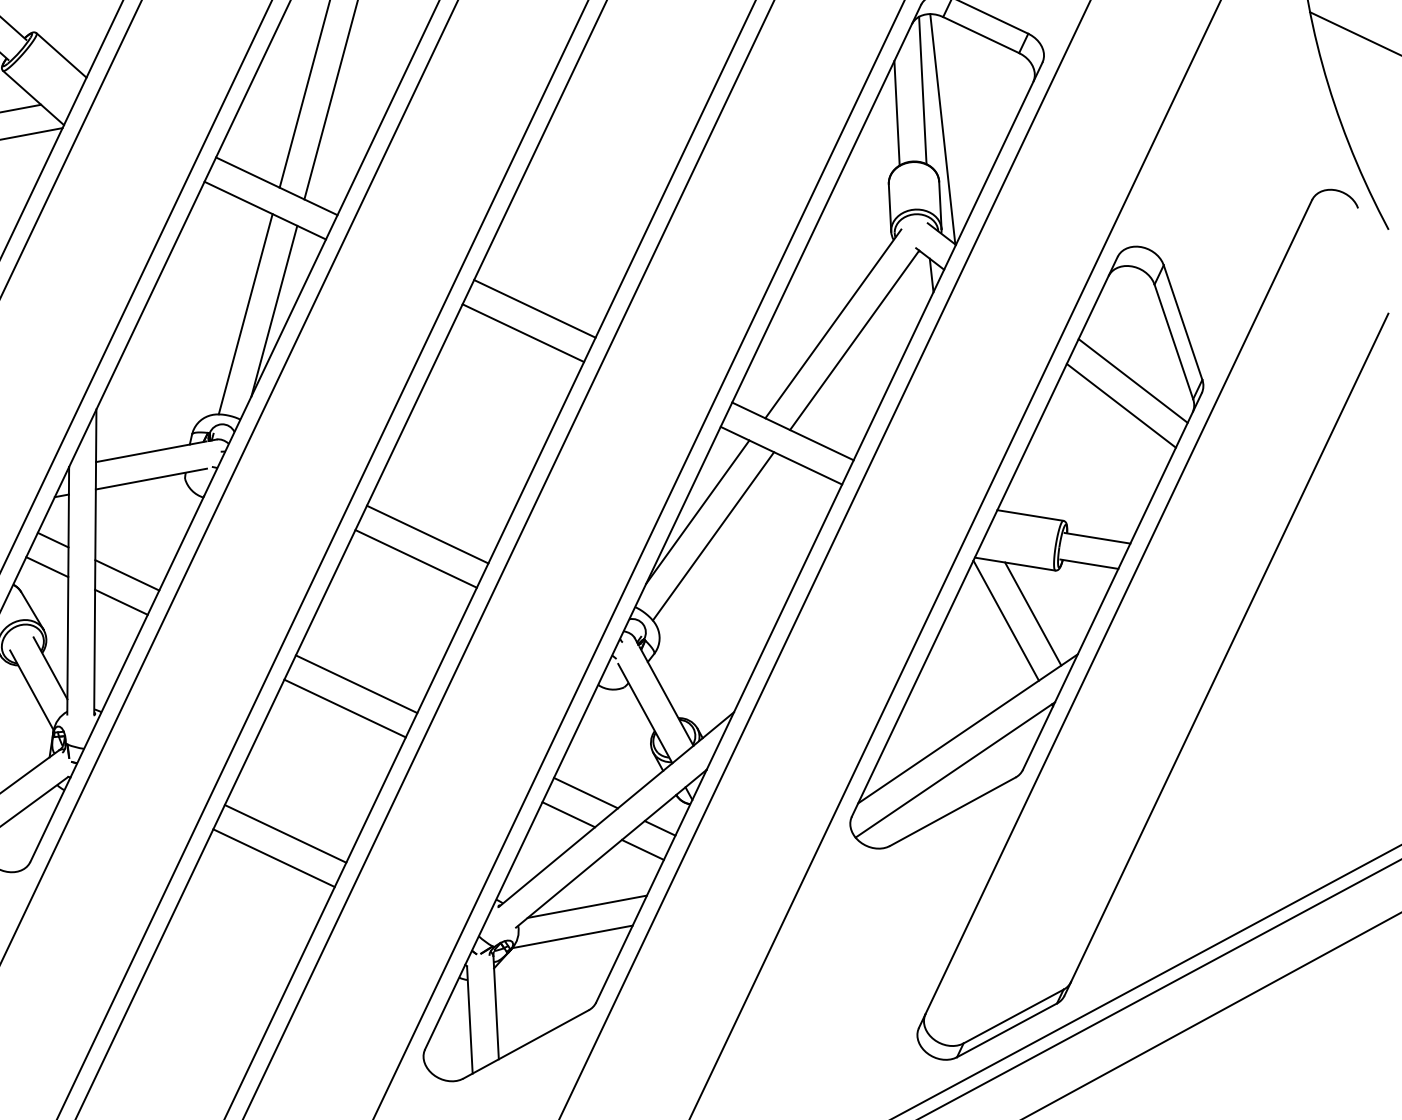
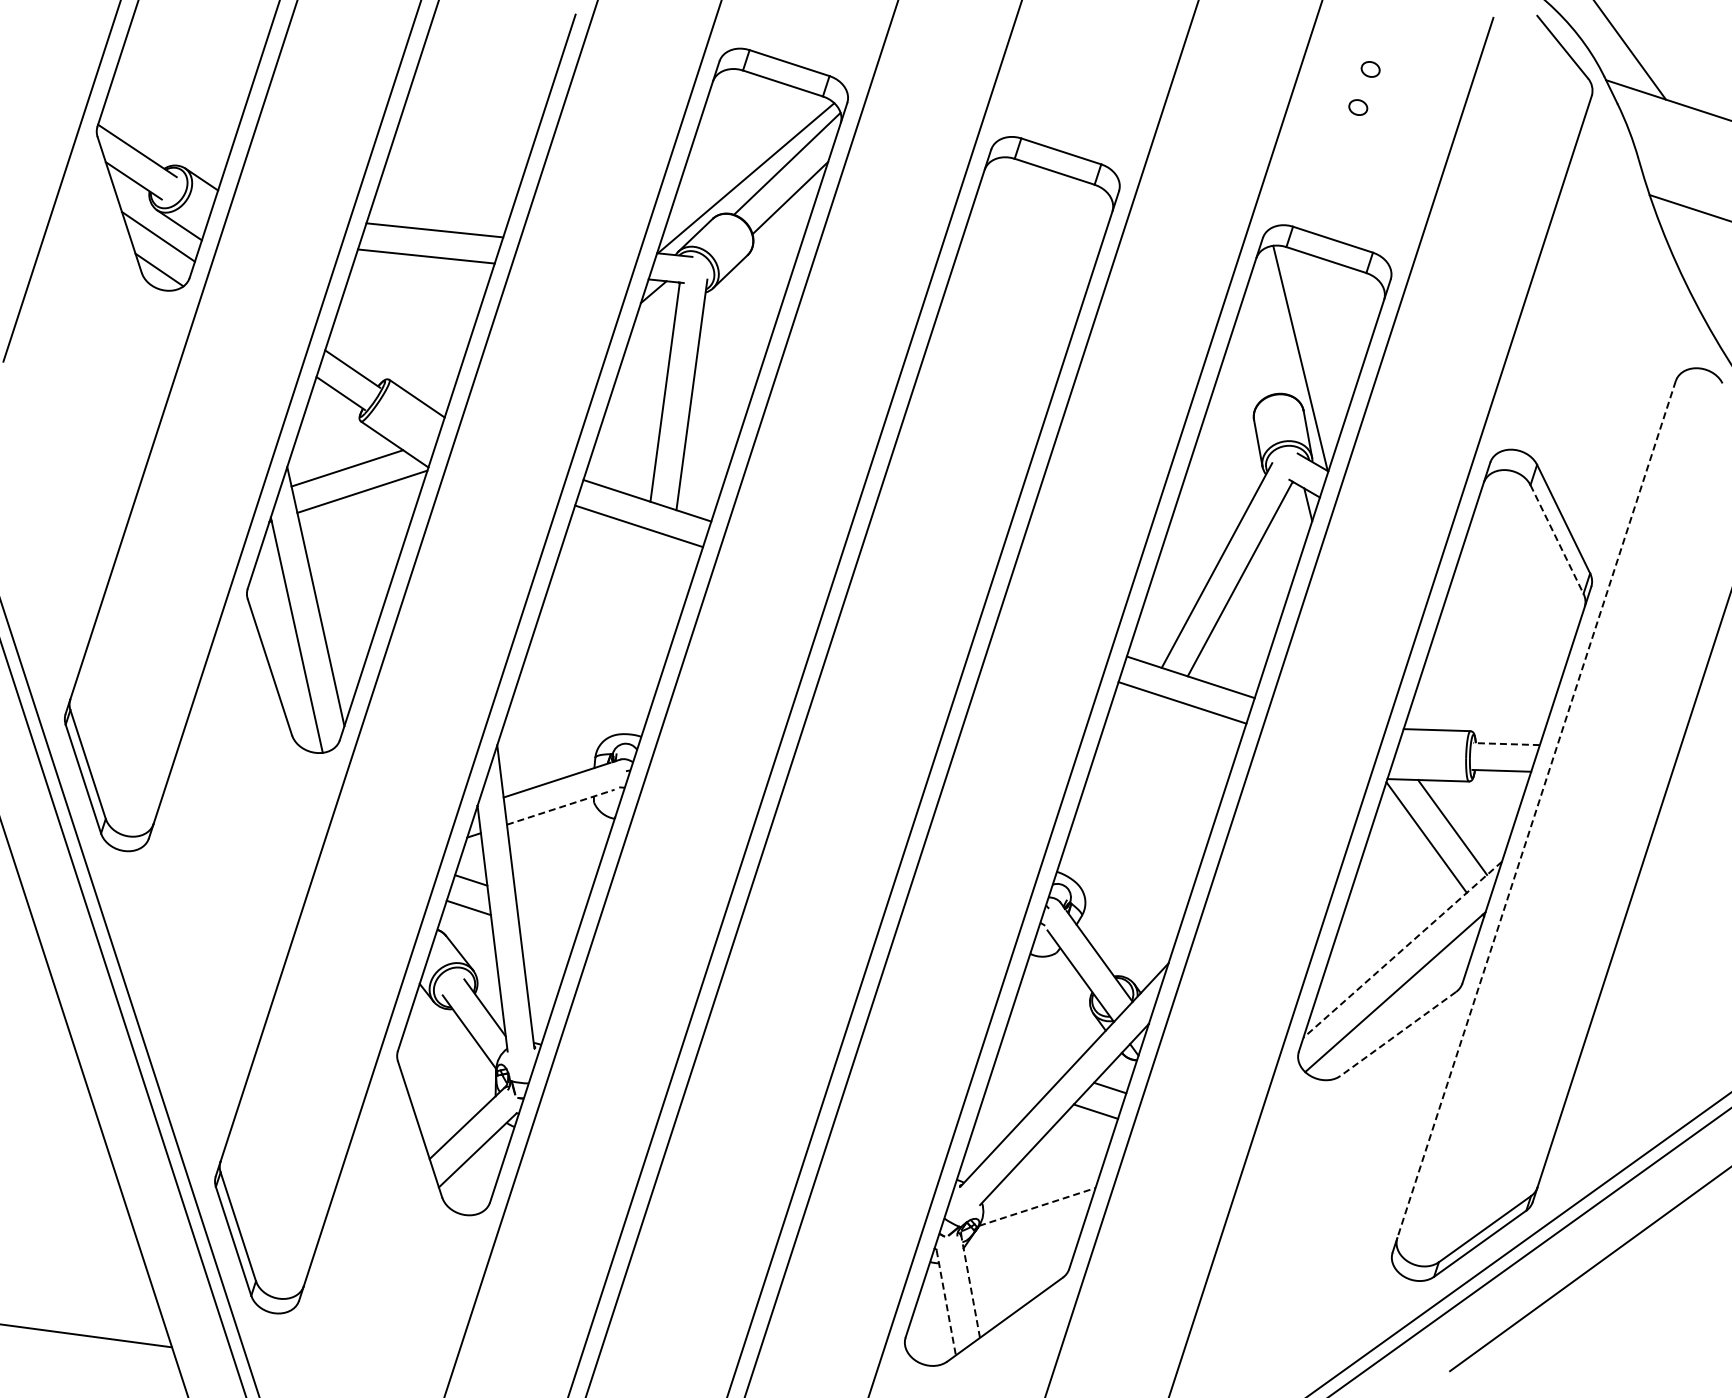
line: (922, 90) -> (1275, 322), removed
line: (896, 113) -> (1252, 348), removed
line: (535, 308) -> (919, 588), removed
line: (273, 310) -> (660, 624), removed
line: (245, 314) -> (632, 631), removed
line: (523, 333) -> (910, 614), removed
line: (1174, 341) -> (1557, 539), solid -> dashed
line: (1132, 380) -> (1521, 583), removed
line: (1120, 405) -> (1512, 609), removed
line: (151, 479) -> (560, 807), solid -> dashed
line: (697, 511) -> (1106, 769), removed
line: (427, 534) -> (841, 826), removed
line: (713, 536) -> (1125, 791), removed
line: (1097, 538) -> (1506, 744), solid -> dashed
line: (416, 559) -> (833, 852), removed
line: (126, 574) -> (548, 905), removed
line: (121, 602) -> (546, 933), removed
line: (1118, 607) -> (1536, 809), solid -> dashed
line: (356, 684) -> (790, 984), removed
line: (345, 708) -> (782, 1009), removed
line: (967, 728) -> (1402, 949), solid -> dashed
line: (585, 792) -> (1031, 1062), removed
line: (951, 812) -> (1397, 1034), solid -> dashed
line: (568, 814) -> (1017, 1086), removed
line: (285, 833) -> (739, 1141), removed
line: (274, 858) -> (731, 1167), removed
line: (586, 905) -> (1047, 1174), removed
line: (572, 936) -> (1037, 1206), solid -> dashed
line: (496, 1007) -> (970, 1286), solid -> dashed
line: (470, 1020) -> (946, 1303), solid -> dashed

